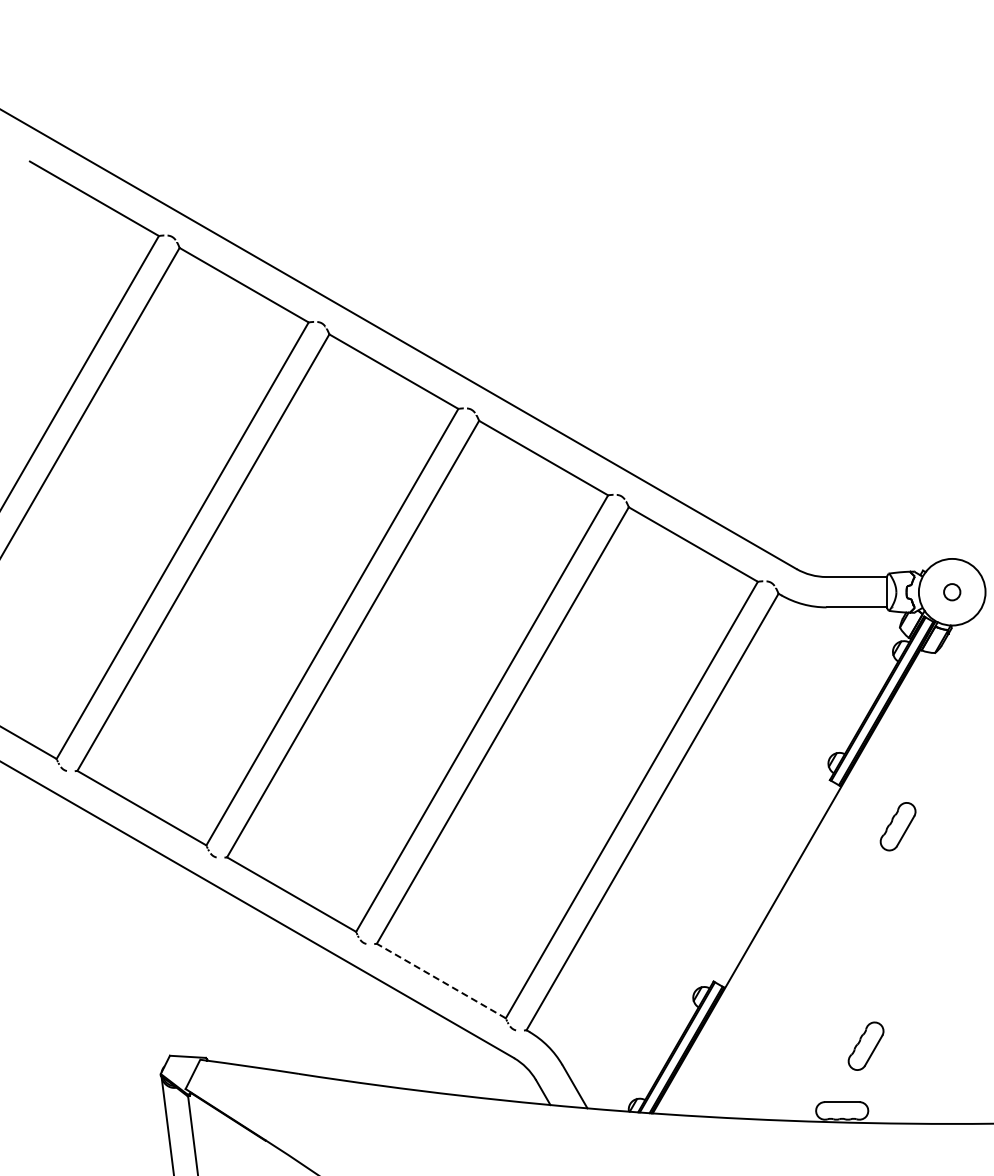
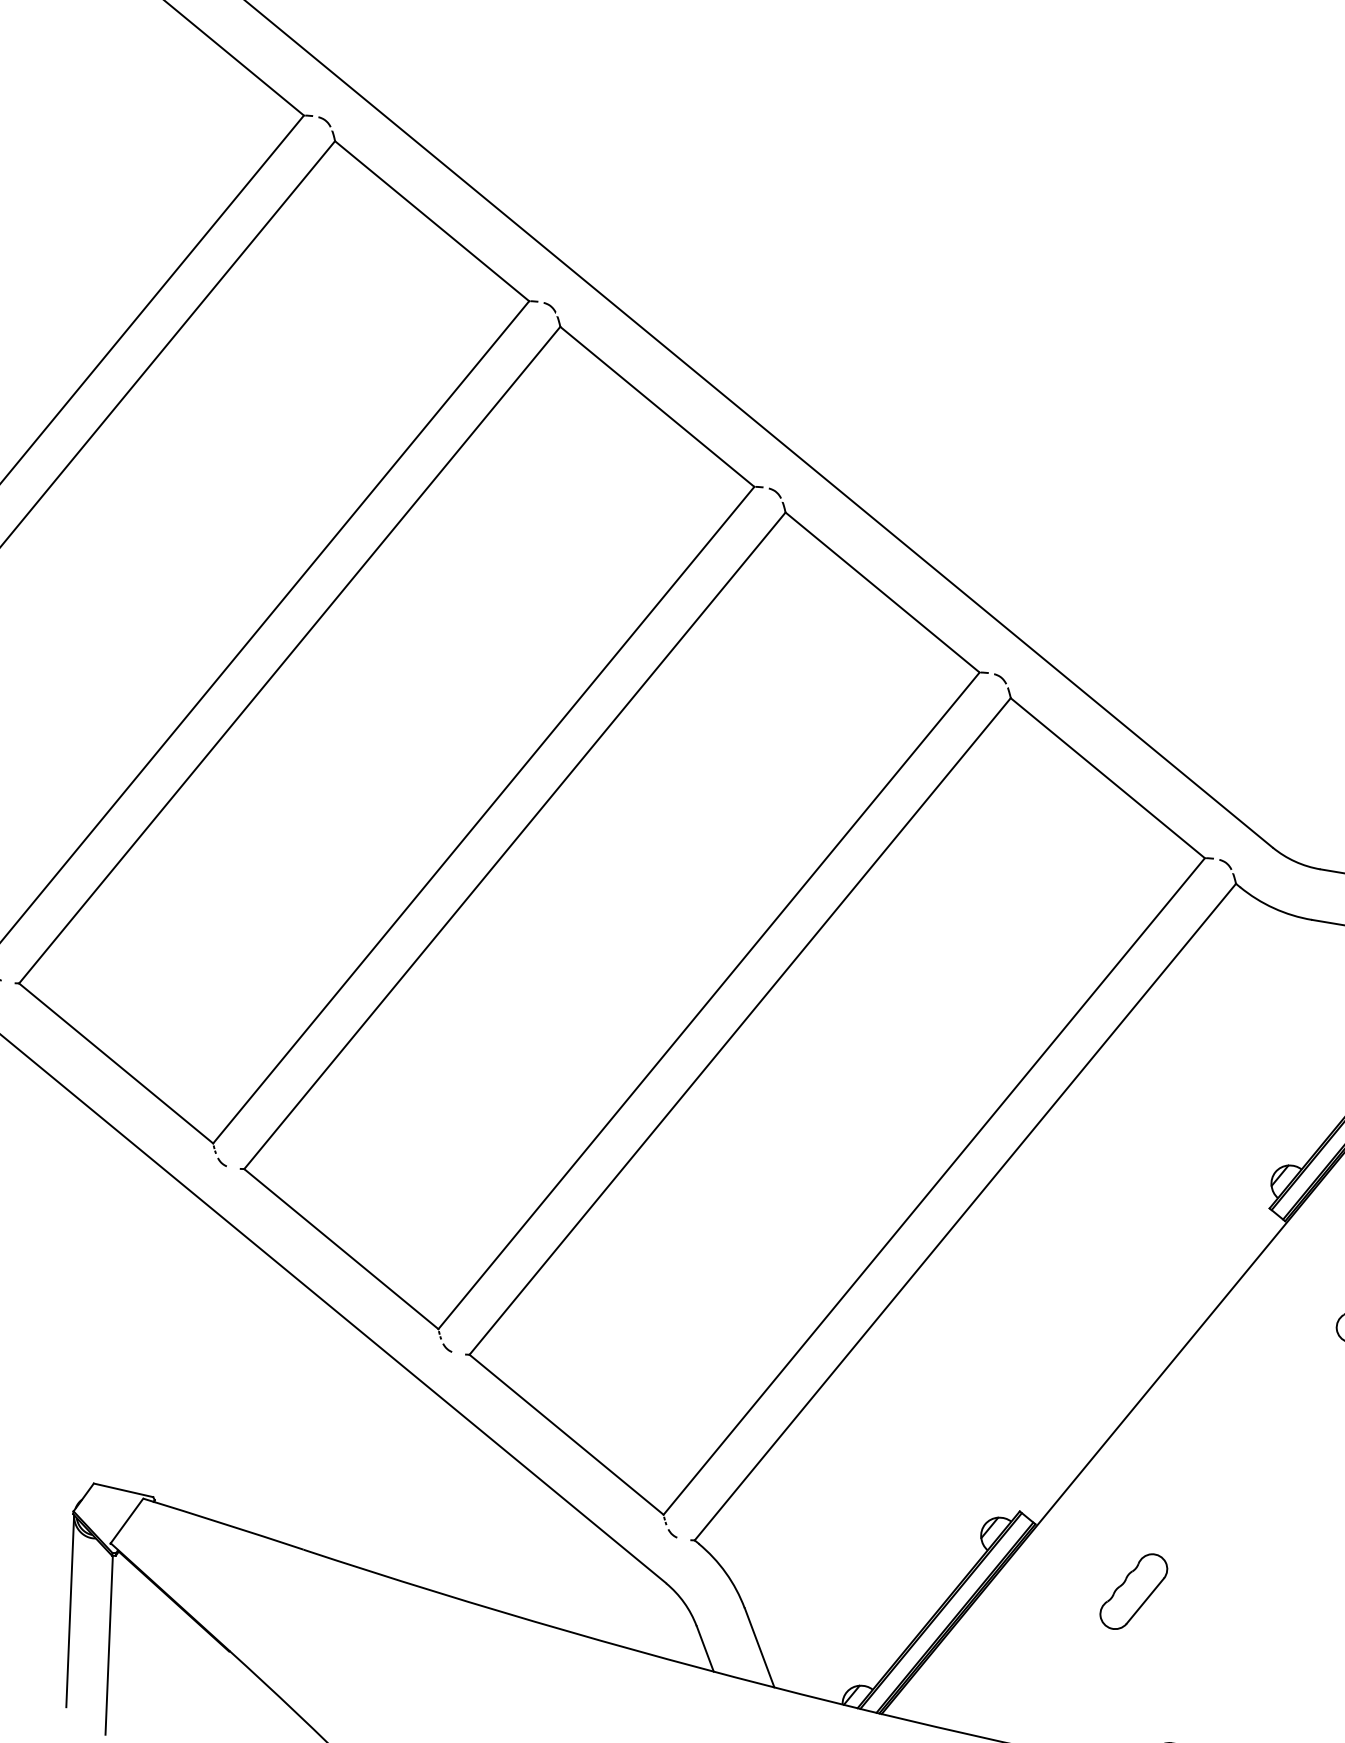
line: (440, 980) -> (565, 1433), dashed -> solid
part: (865, 1045) -> (1133, 1590), moved

